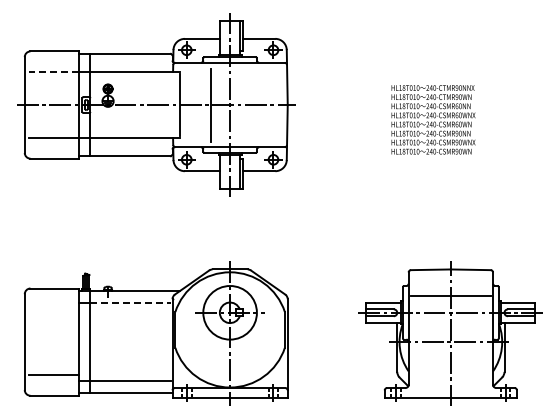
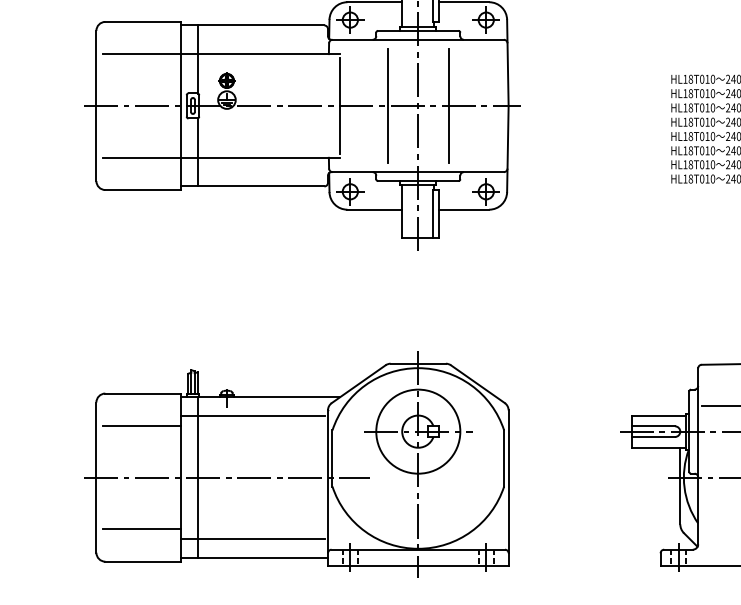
line: (53, 71) -> (141, 53), dashed -> solid
line: (249, 104) -> (448, 105), added
line: (130, 302) -> (262, 415), dashed -> solid
line: (53, 309) -> (141, 426), added
line: (107, 342) -> (226, 478), added

